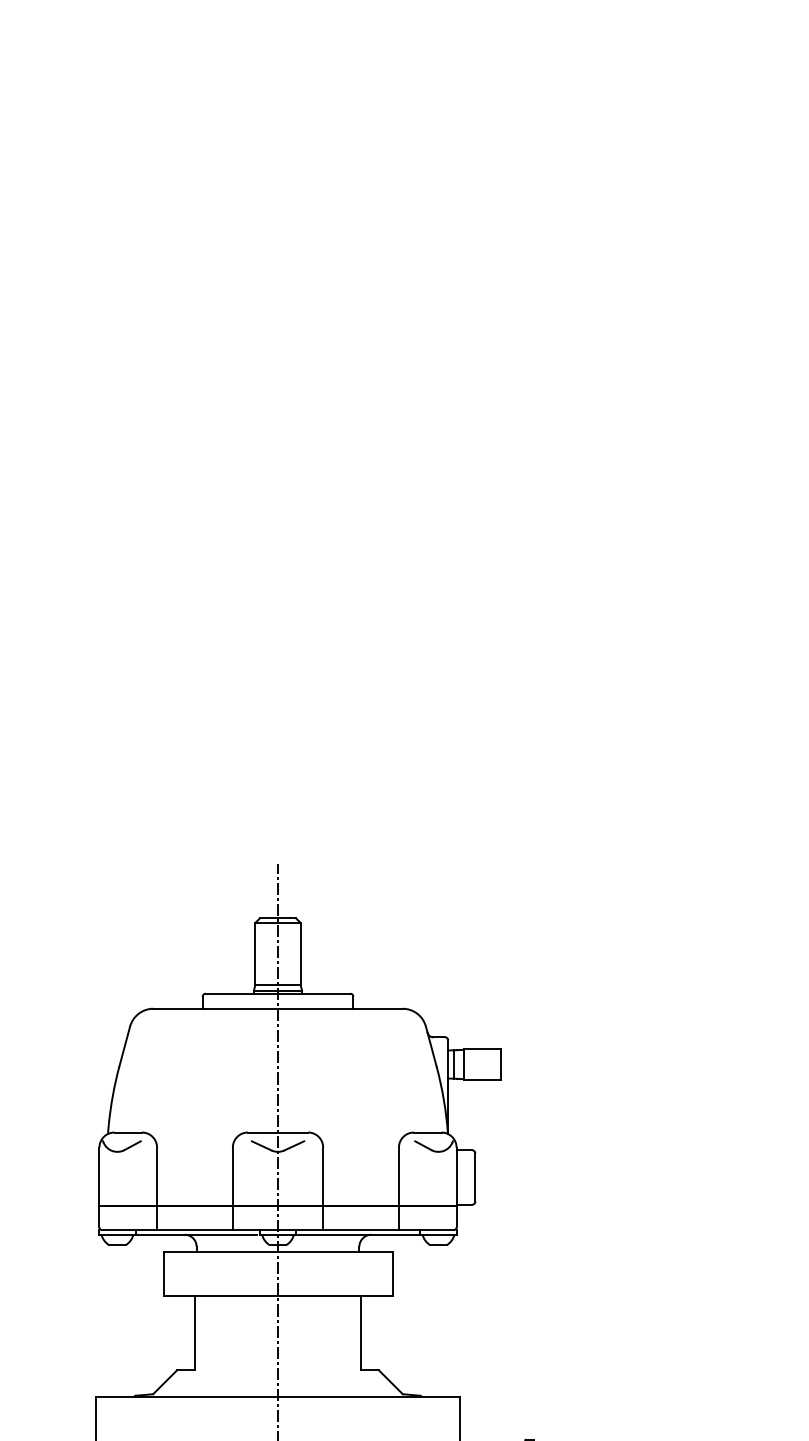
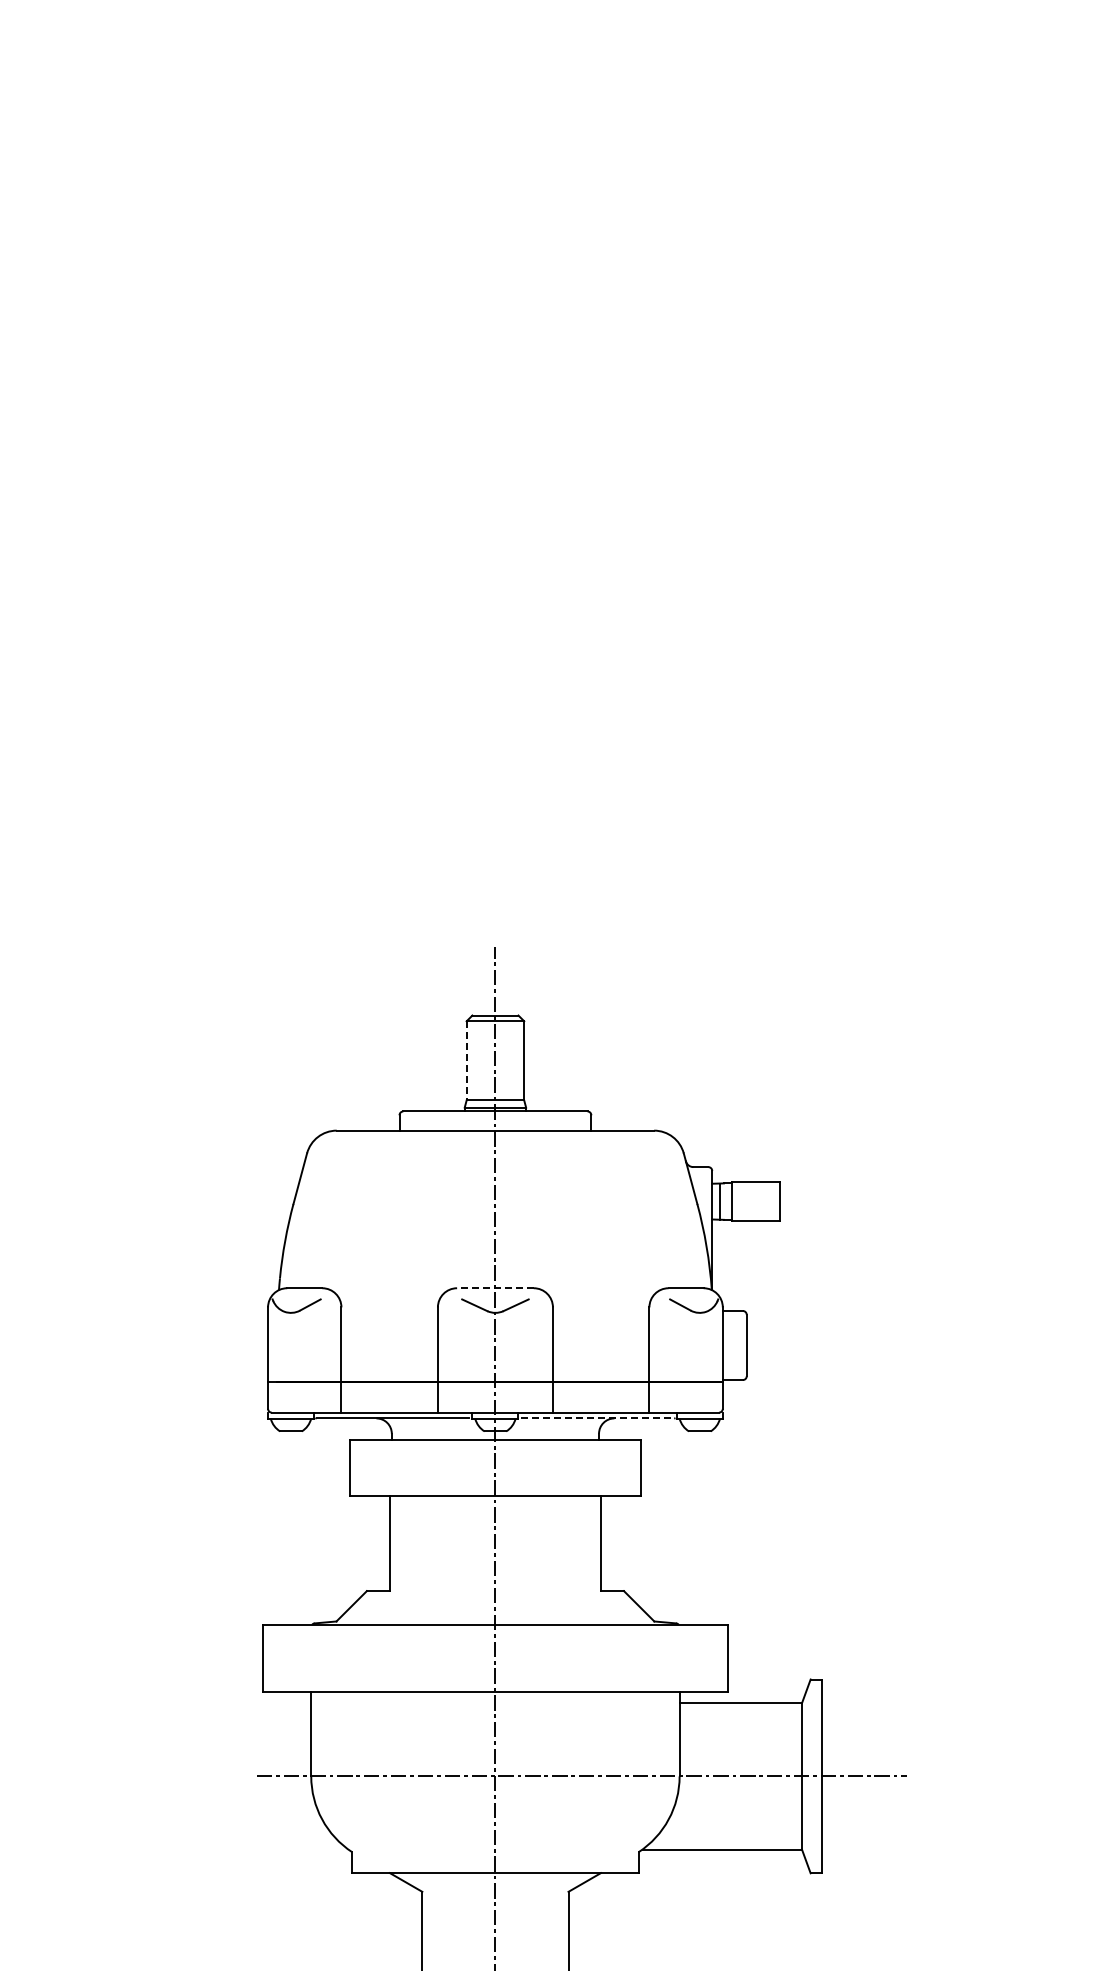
line: (255, 953) -> (466, 1060), solid -> dashed
line: (277, 1132) -> (494, 1288), solid -> dashed
line: (358, 1234) -> (597, 1418), solid -> dashed

